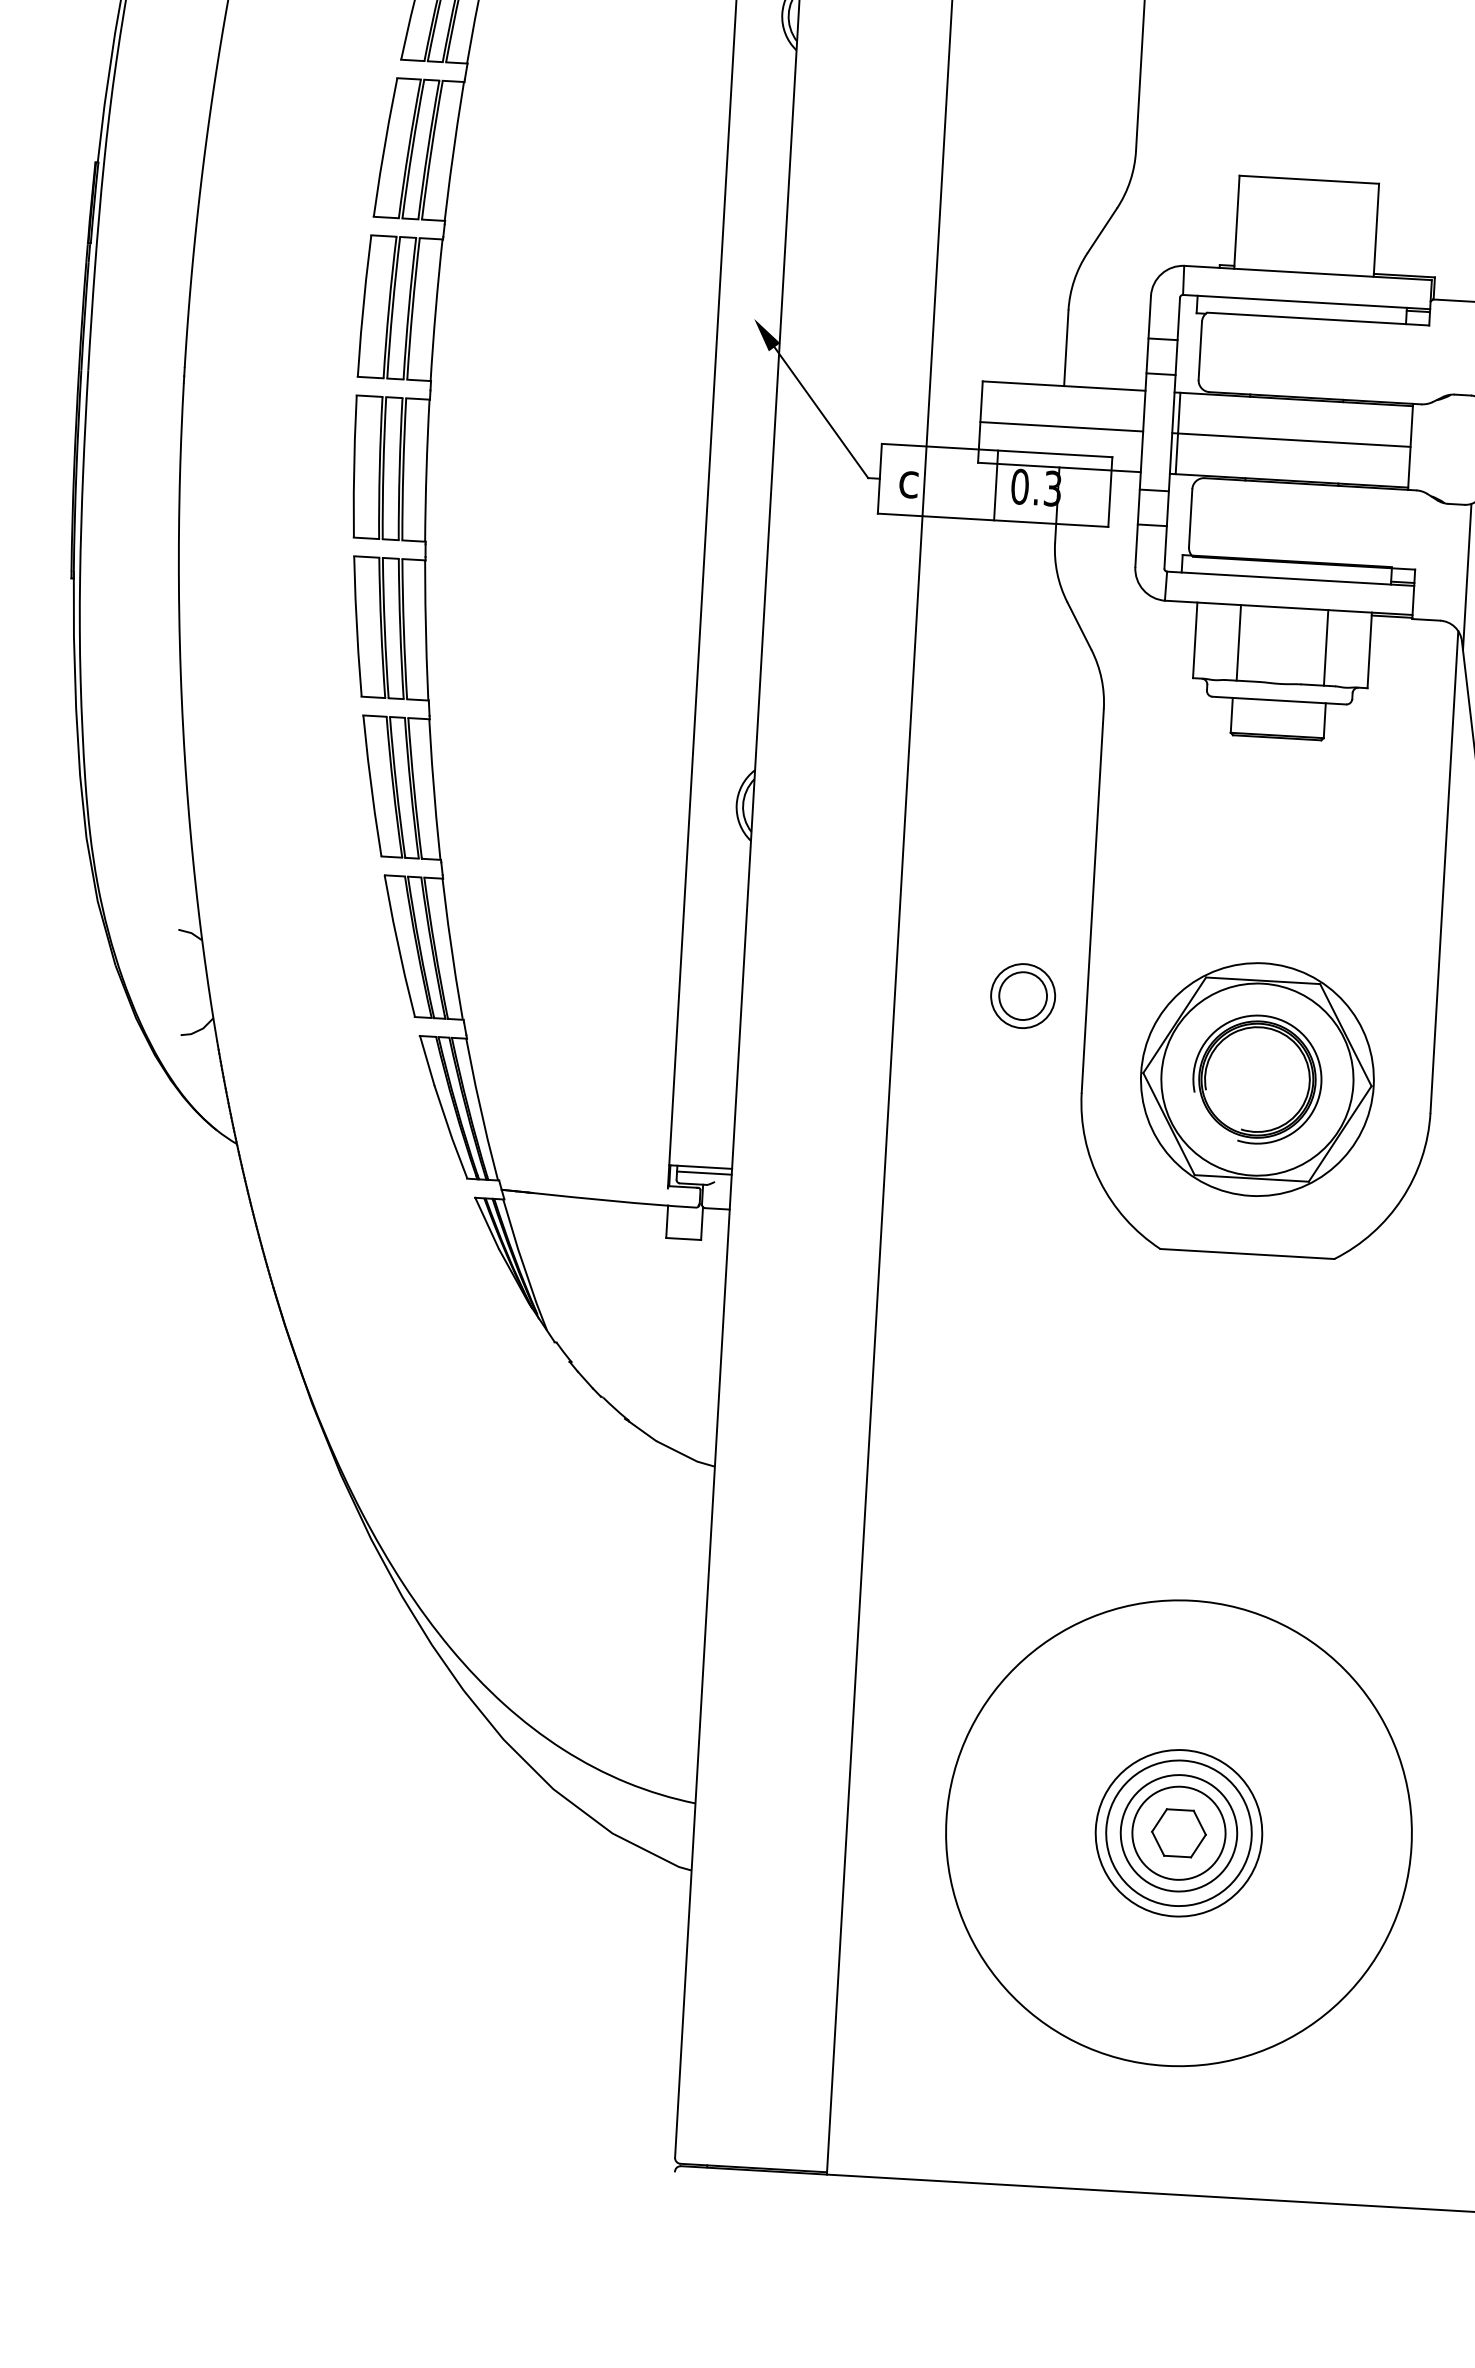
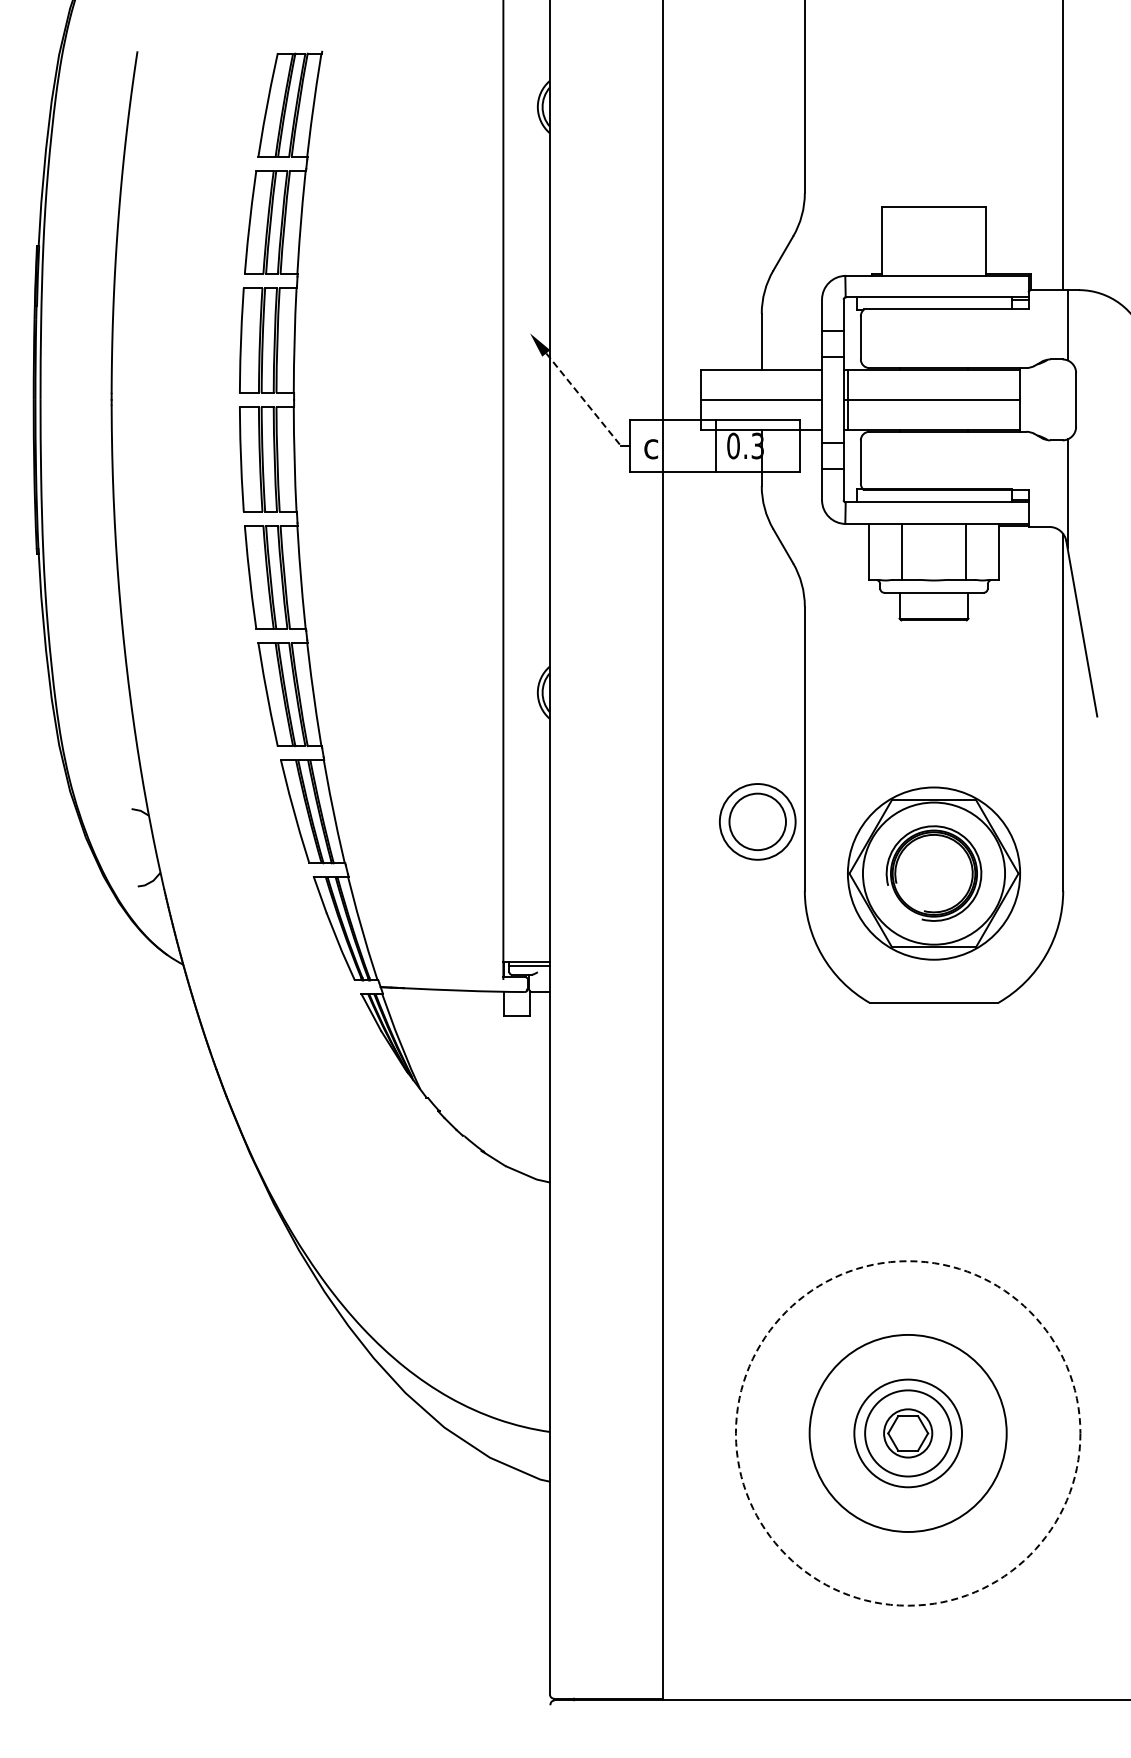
line: (821, 413) -> (583, 400), solid -> dashed
part: (1021, 995) -> (756, 821), size x1.6
circle: (1178, 1833) -> (907, 1433), size x0.7
circle: (1178, 1833) -> (907, 1433), size x1.6
circle: (1178, 1833) -> (907, 1433), solid -> dashed

